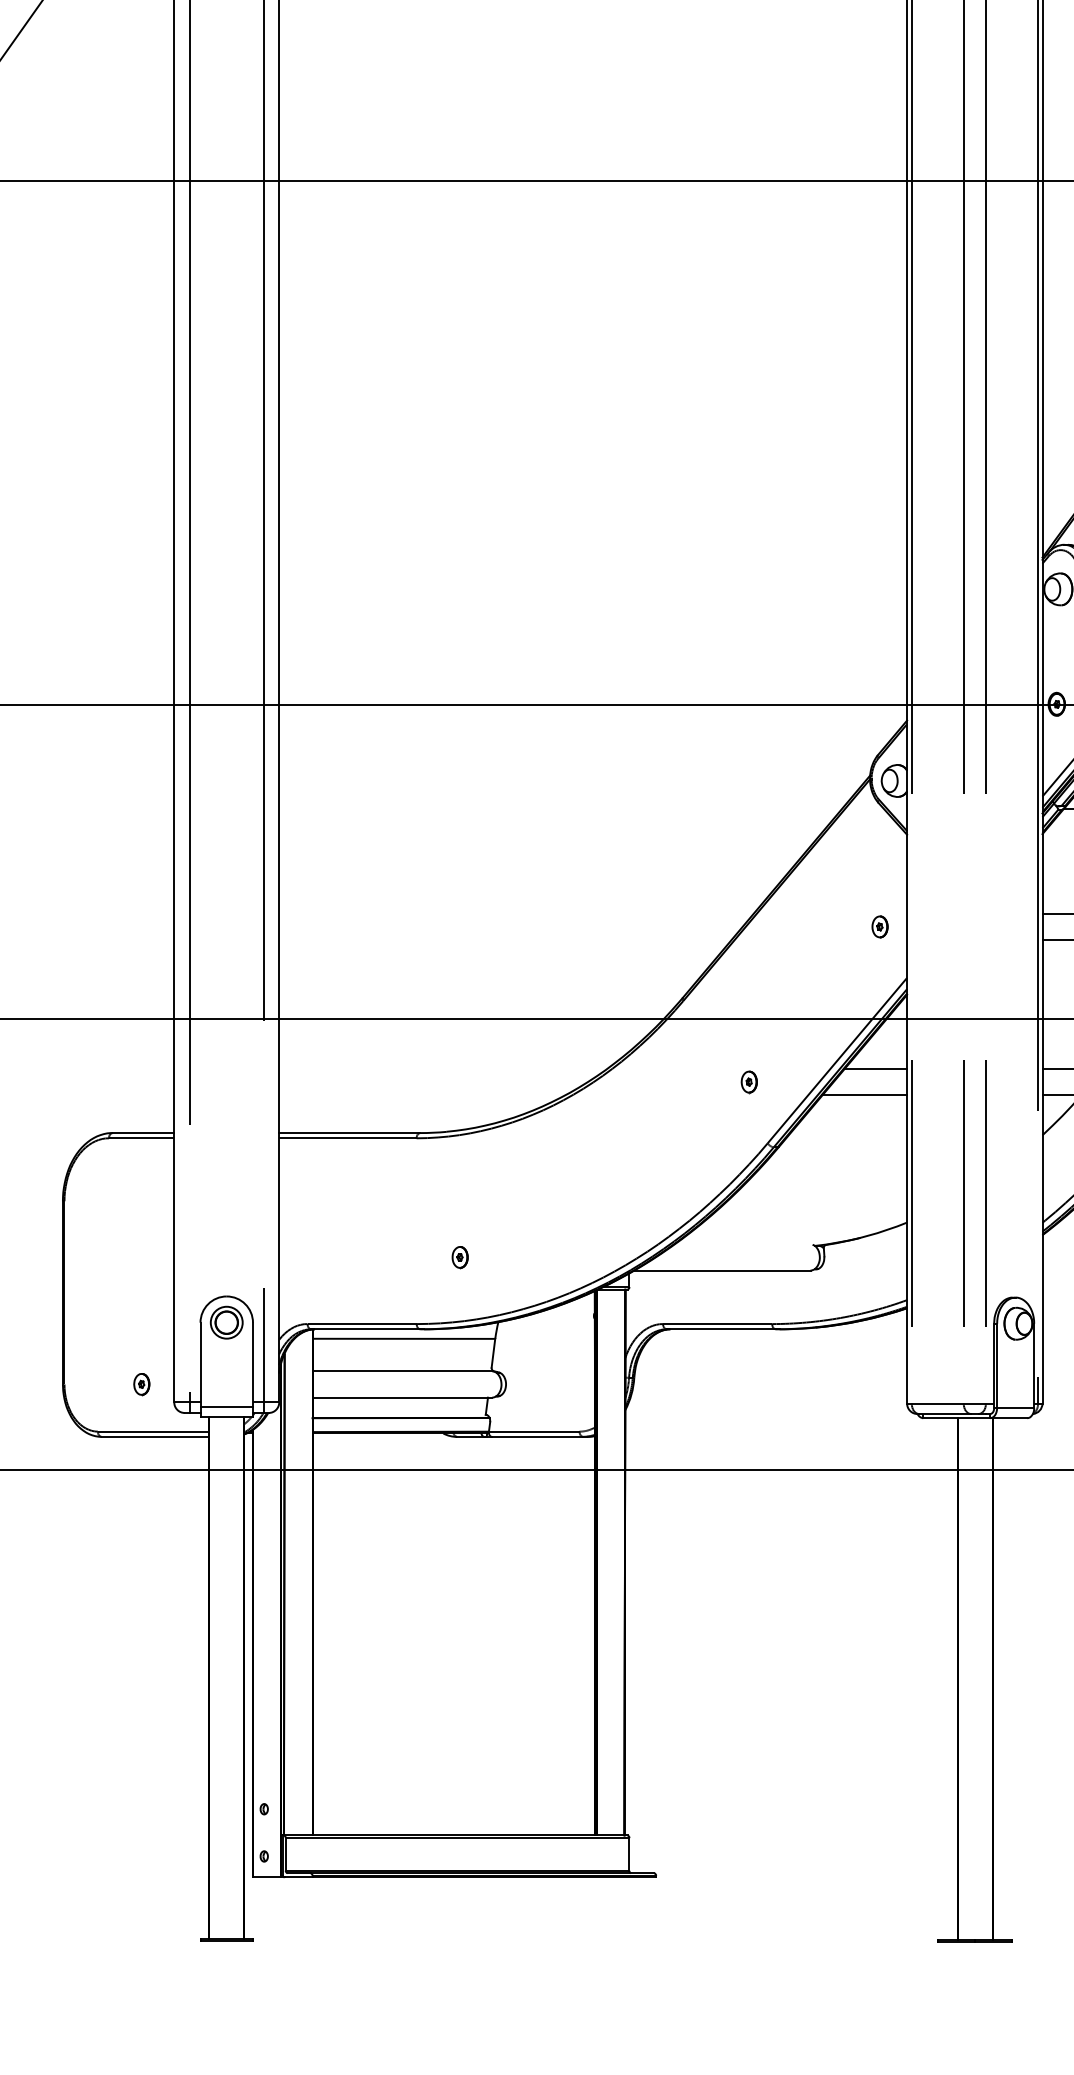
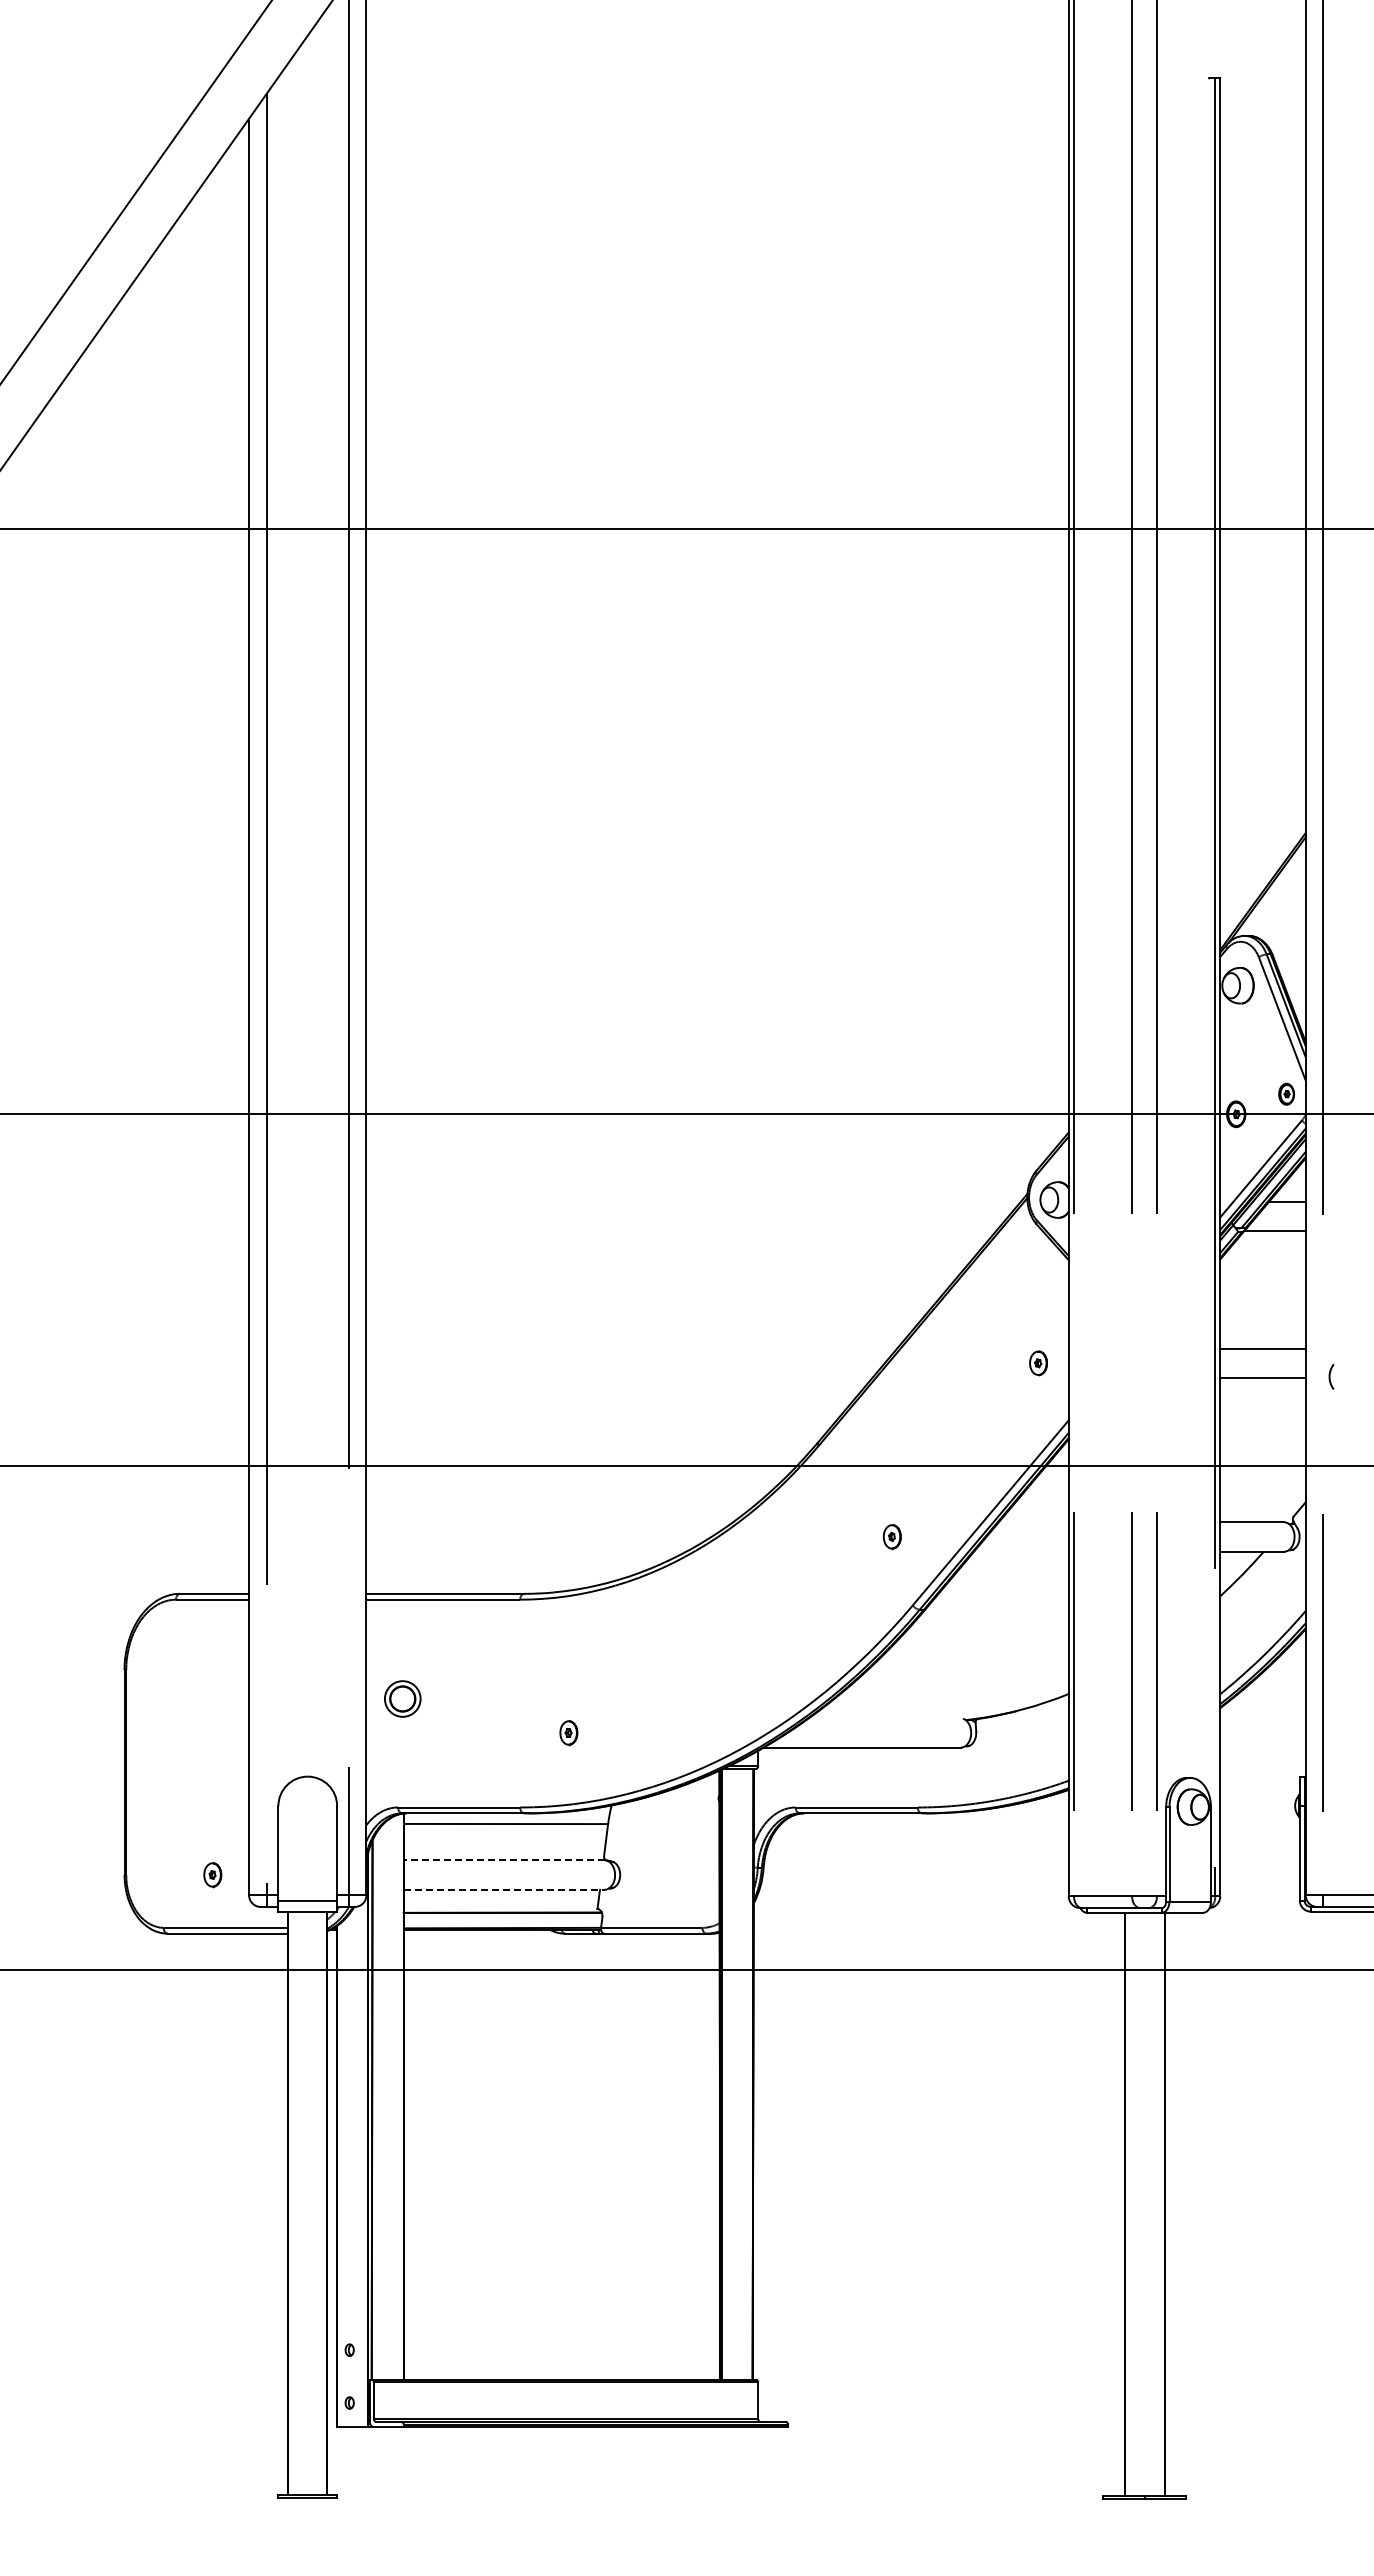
line: (875, 1069) -> (1033, 1522), removed
line: (864, 1095) -> (1021, 1551), removed
part: (226, 1322) -> (402, 1698), moved
line: (402, 1371) -> (504, 1860), solid -> dashed
line: (402, 1397) -> (504, 1889), solid -> dashed

